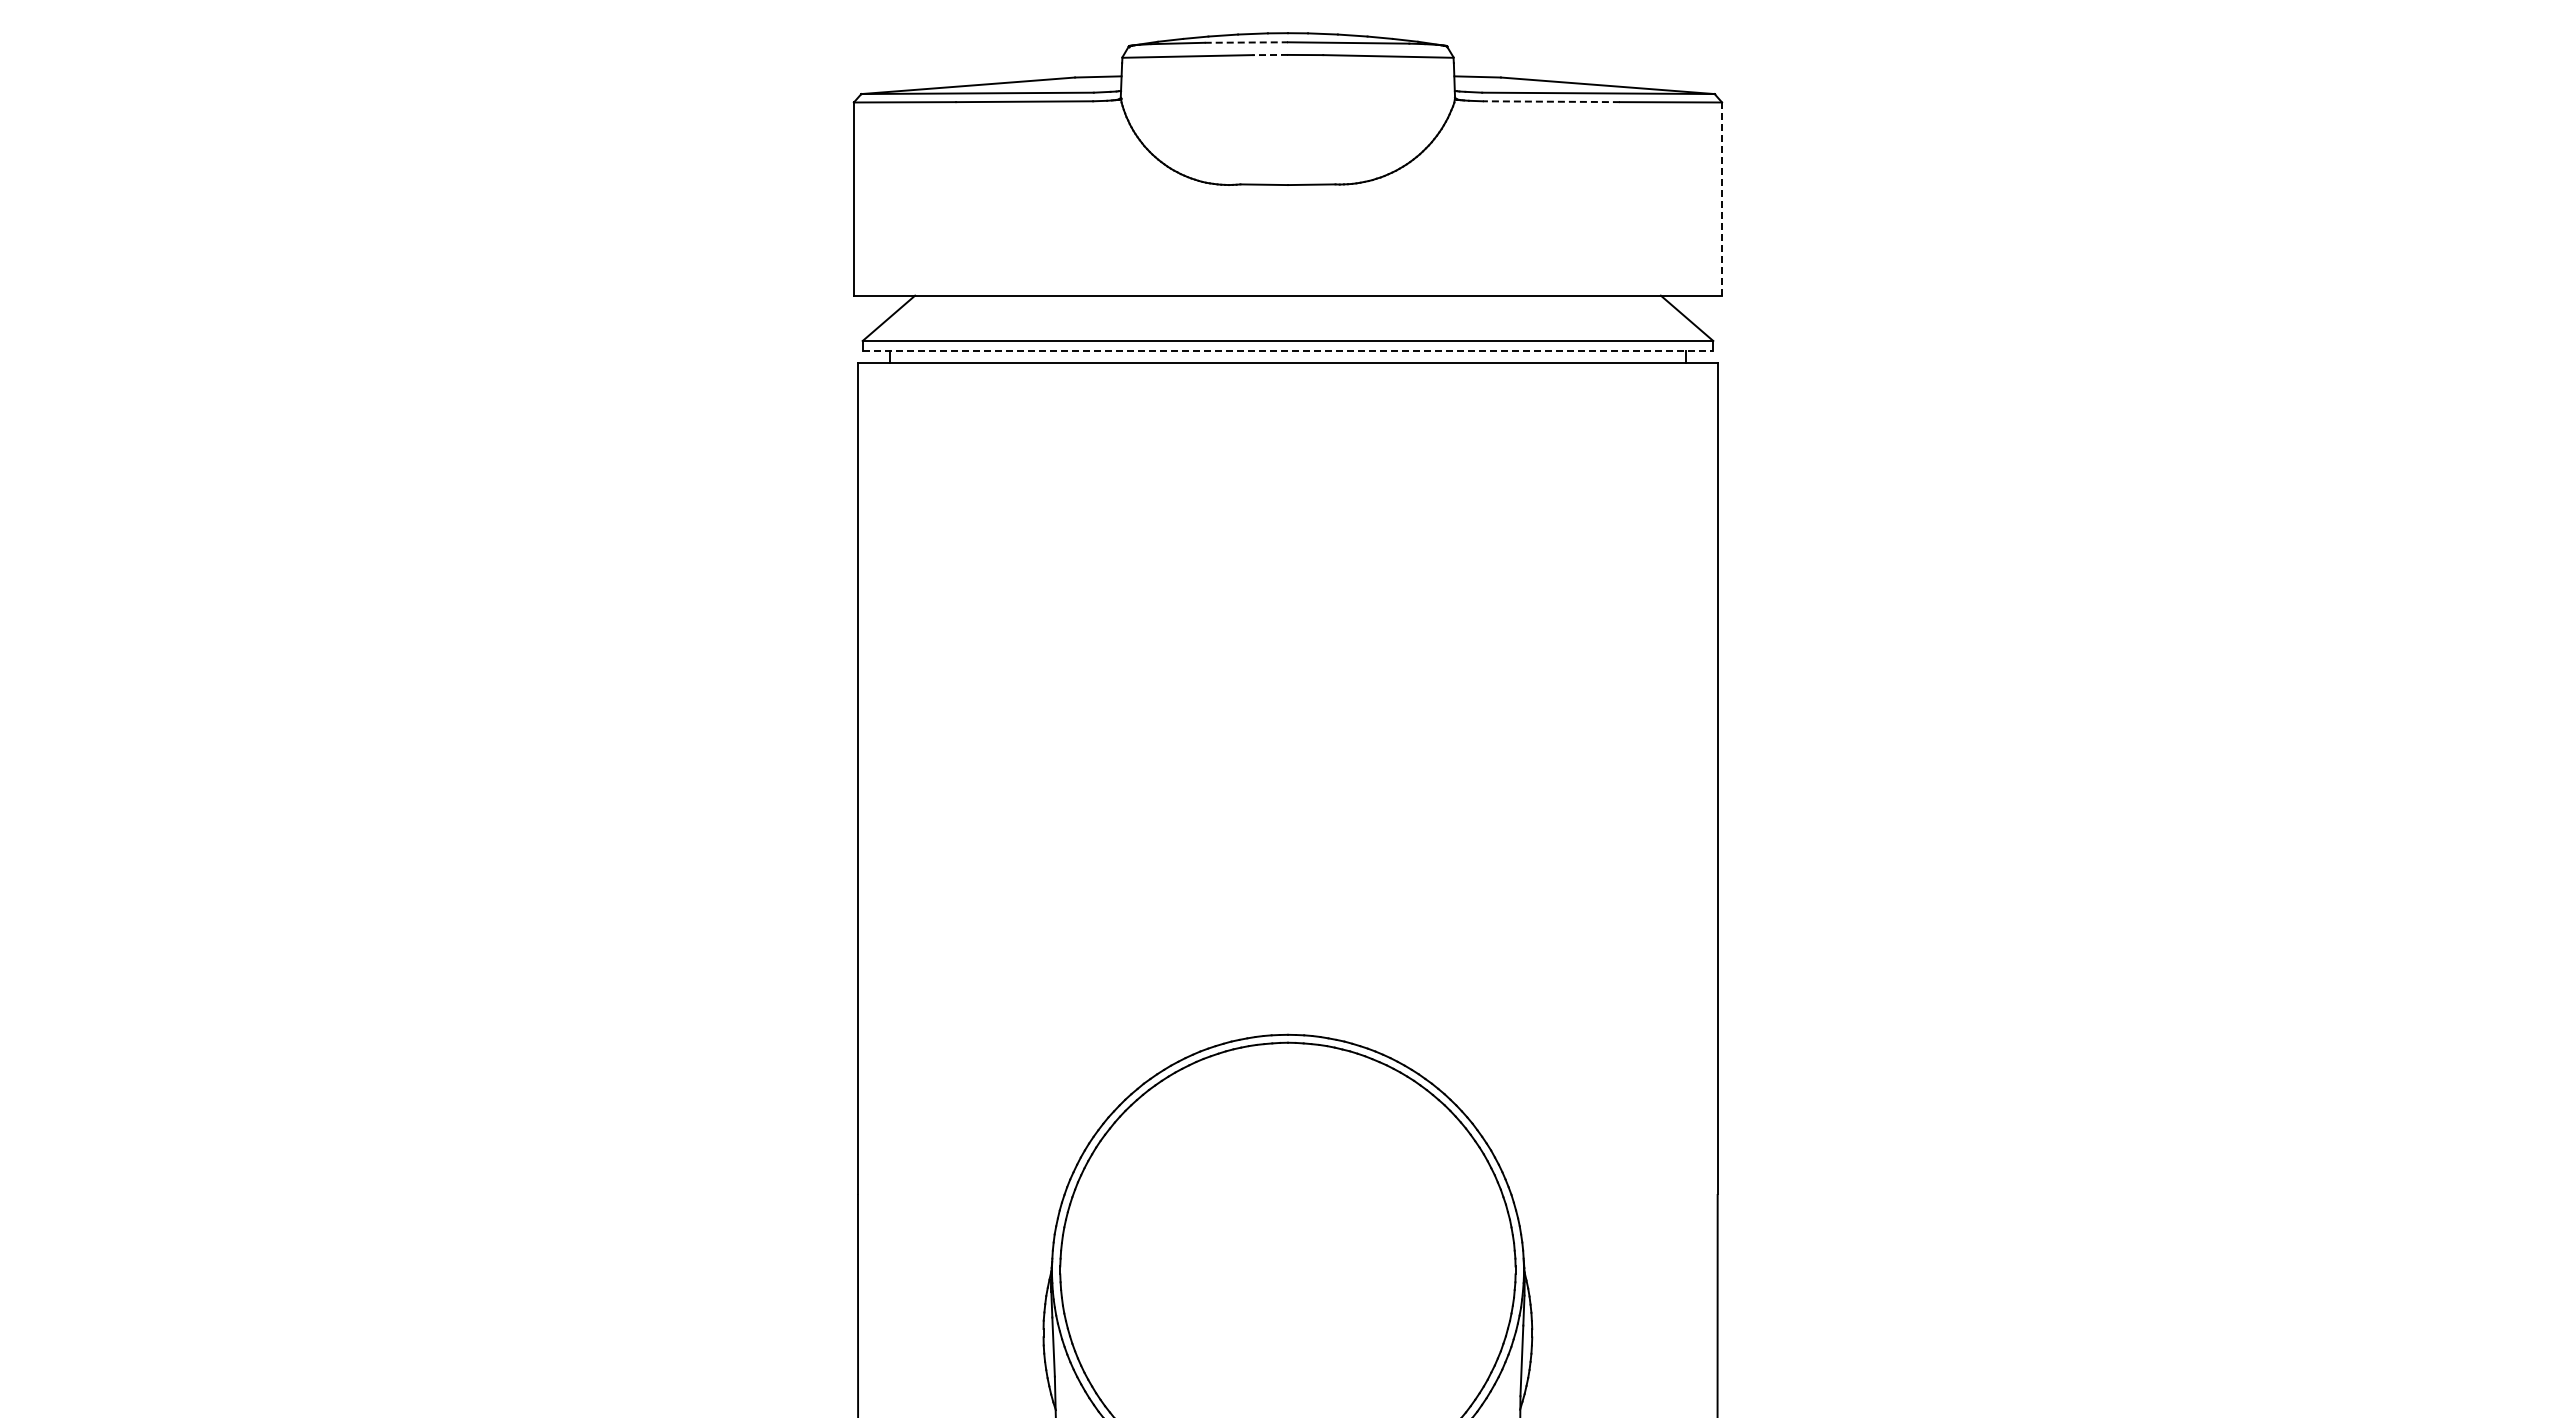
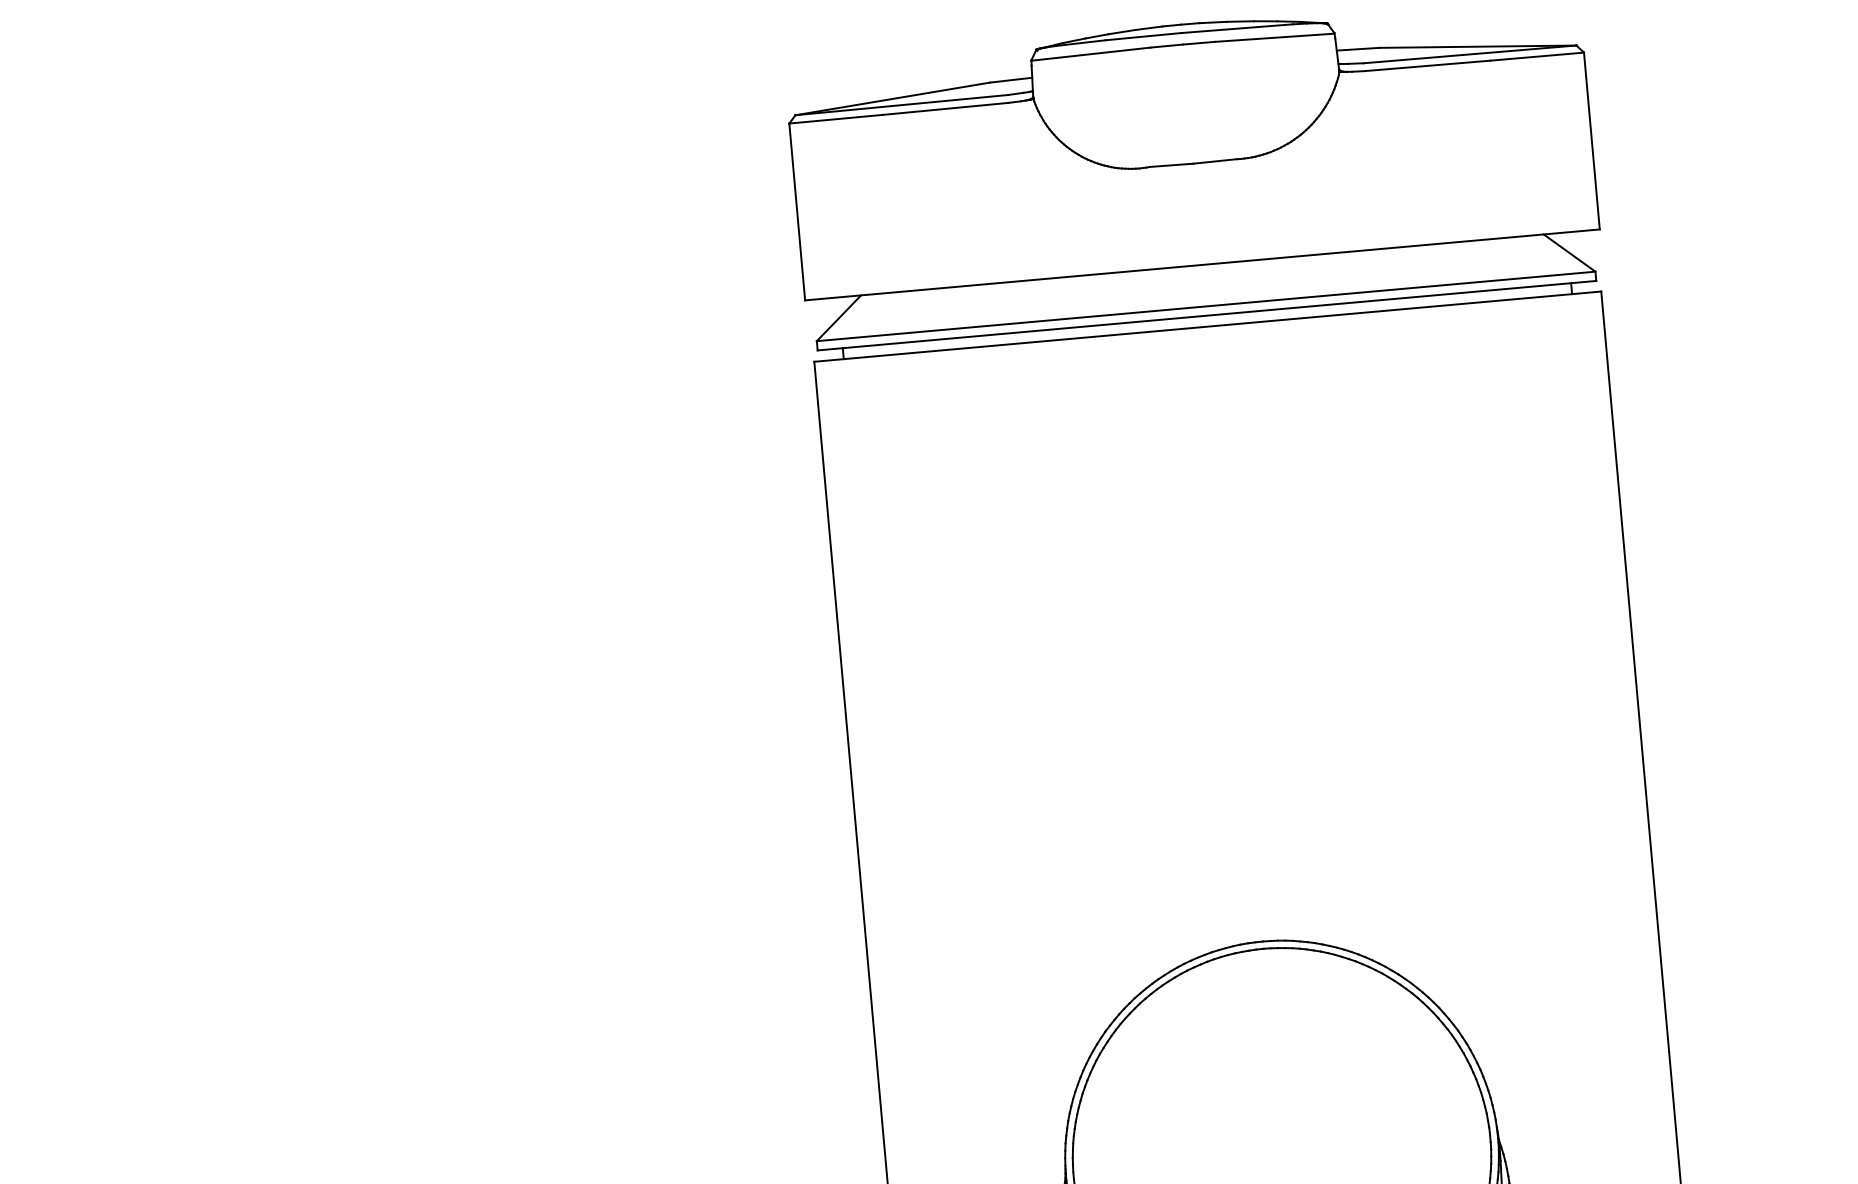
line: (1246, 42) -> (1143, 36), dashed -> solid
line: (1270, 55) -> (1166, 46), dashed -> solid
line: (1551, 101) -> (1427, 65), dashed -> solid
line: (1722, 199) -> (1592, 141), dashed -> solid
line: (1288, 351) -> (1207, 316), dashed -> solid

